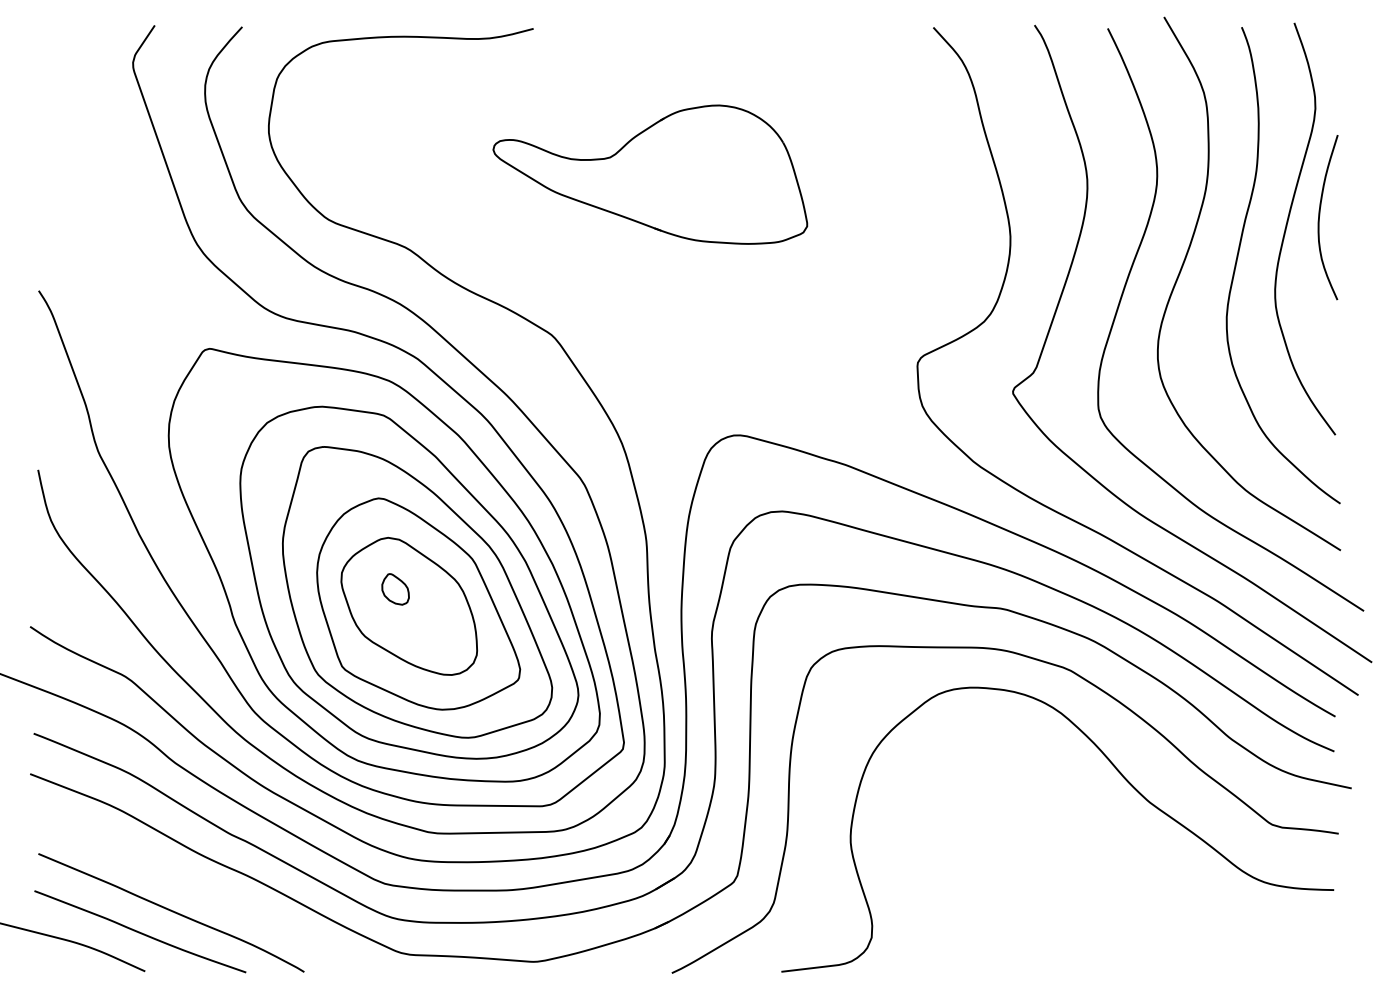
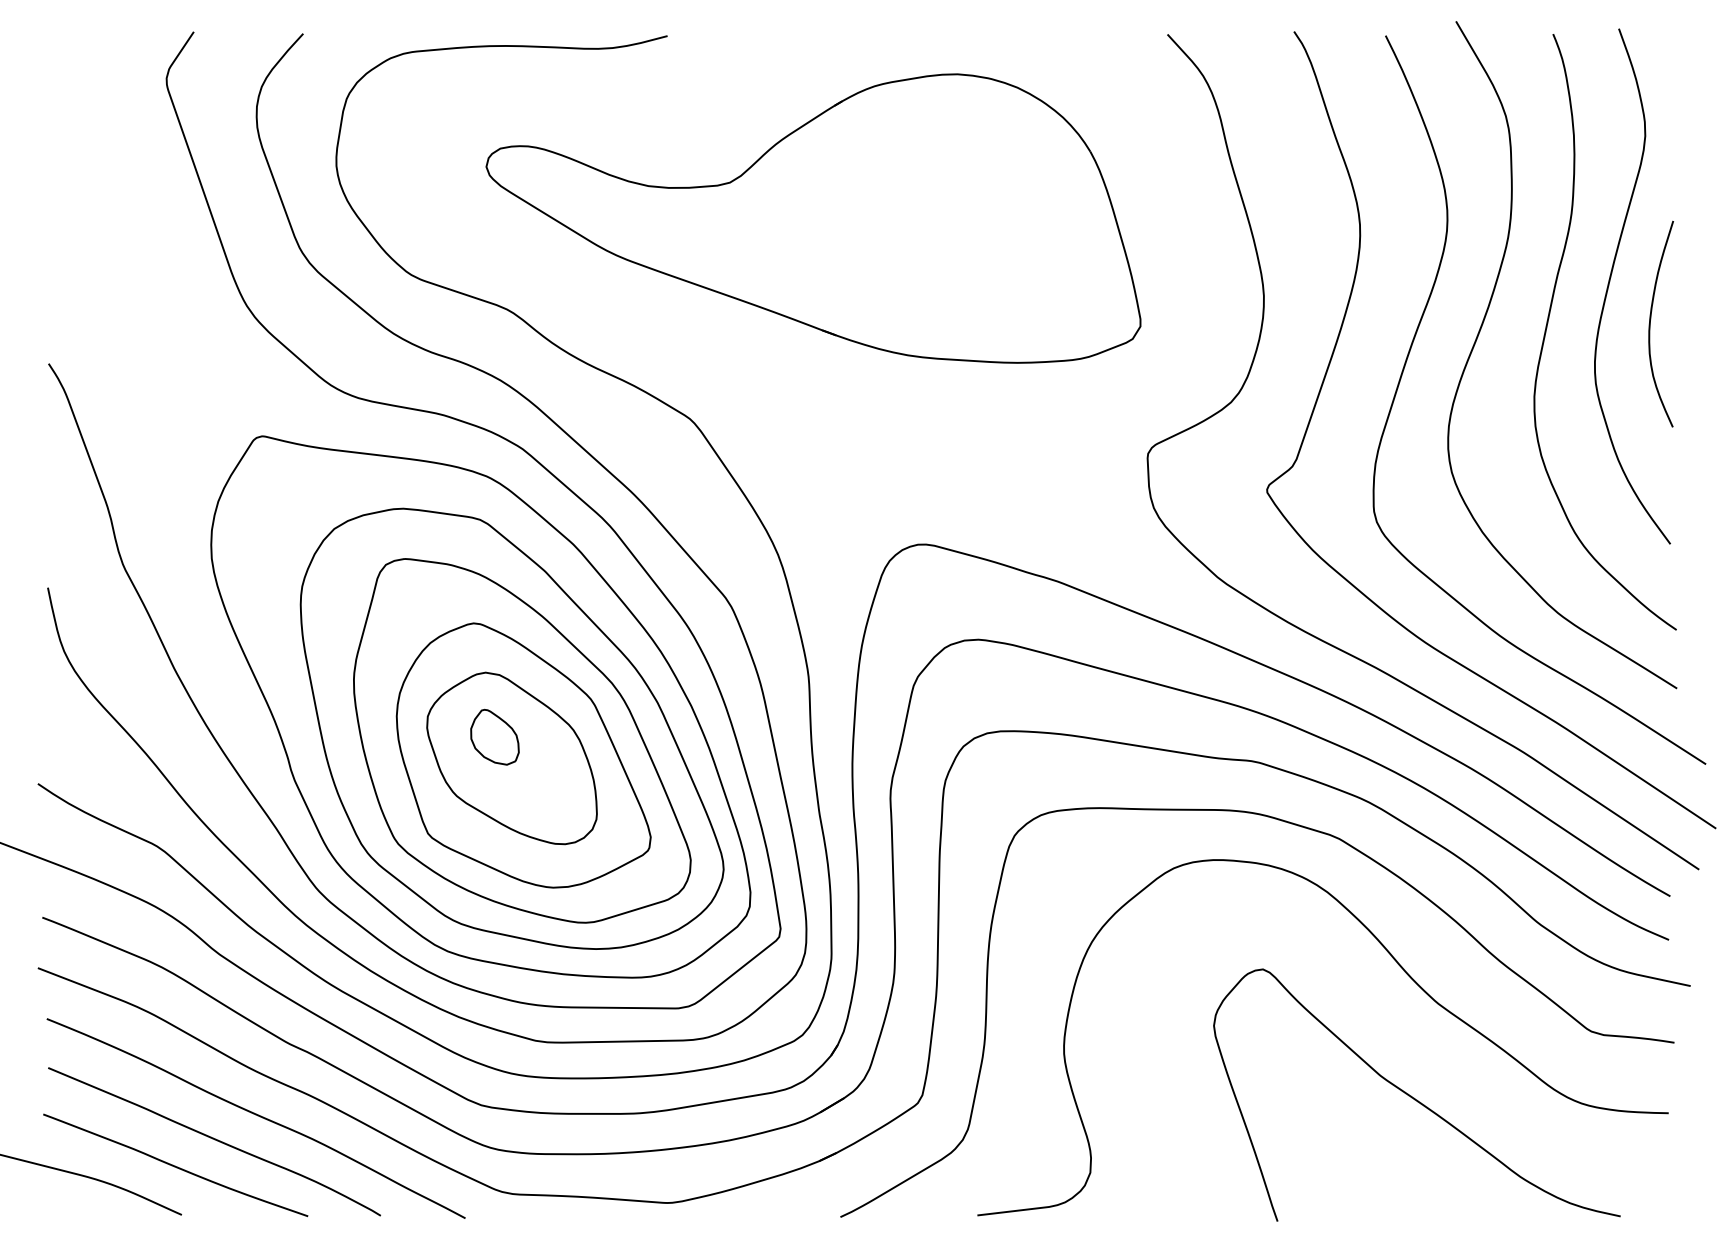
part: (650, 174) -> (813, 218), size x1.67
curve: (1320, 213) -> (1651, 319), moved
part: (395, 588) -> (494, 736), size x1.43
curve: (1130, 877) -> (1414, 1097), added
curve: (205, 892) -> (257, 1116), added

